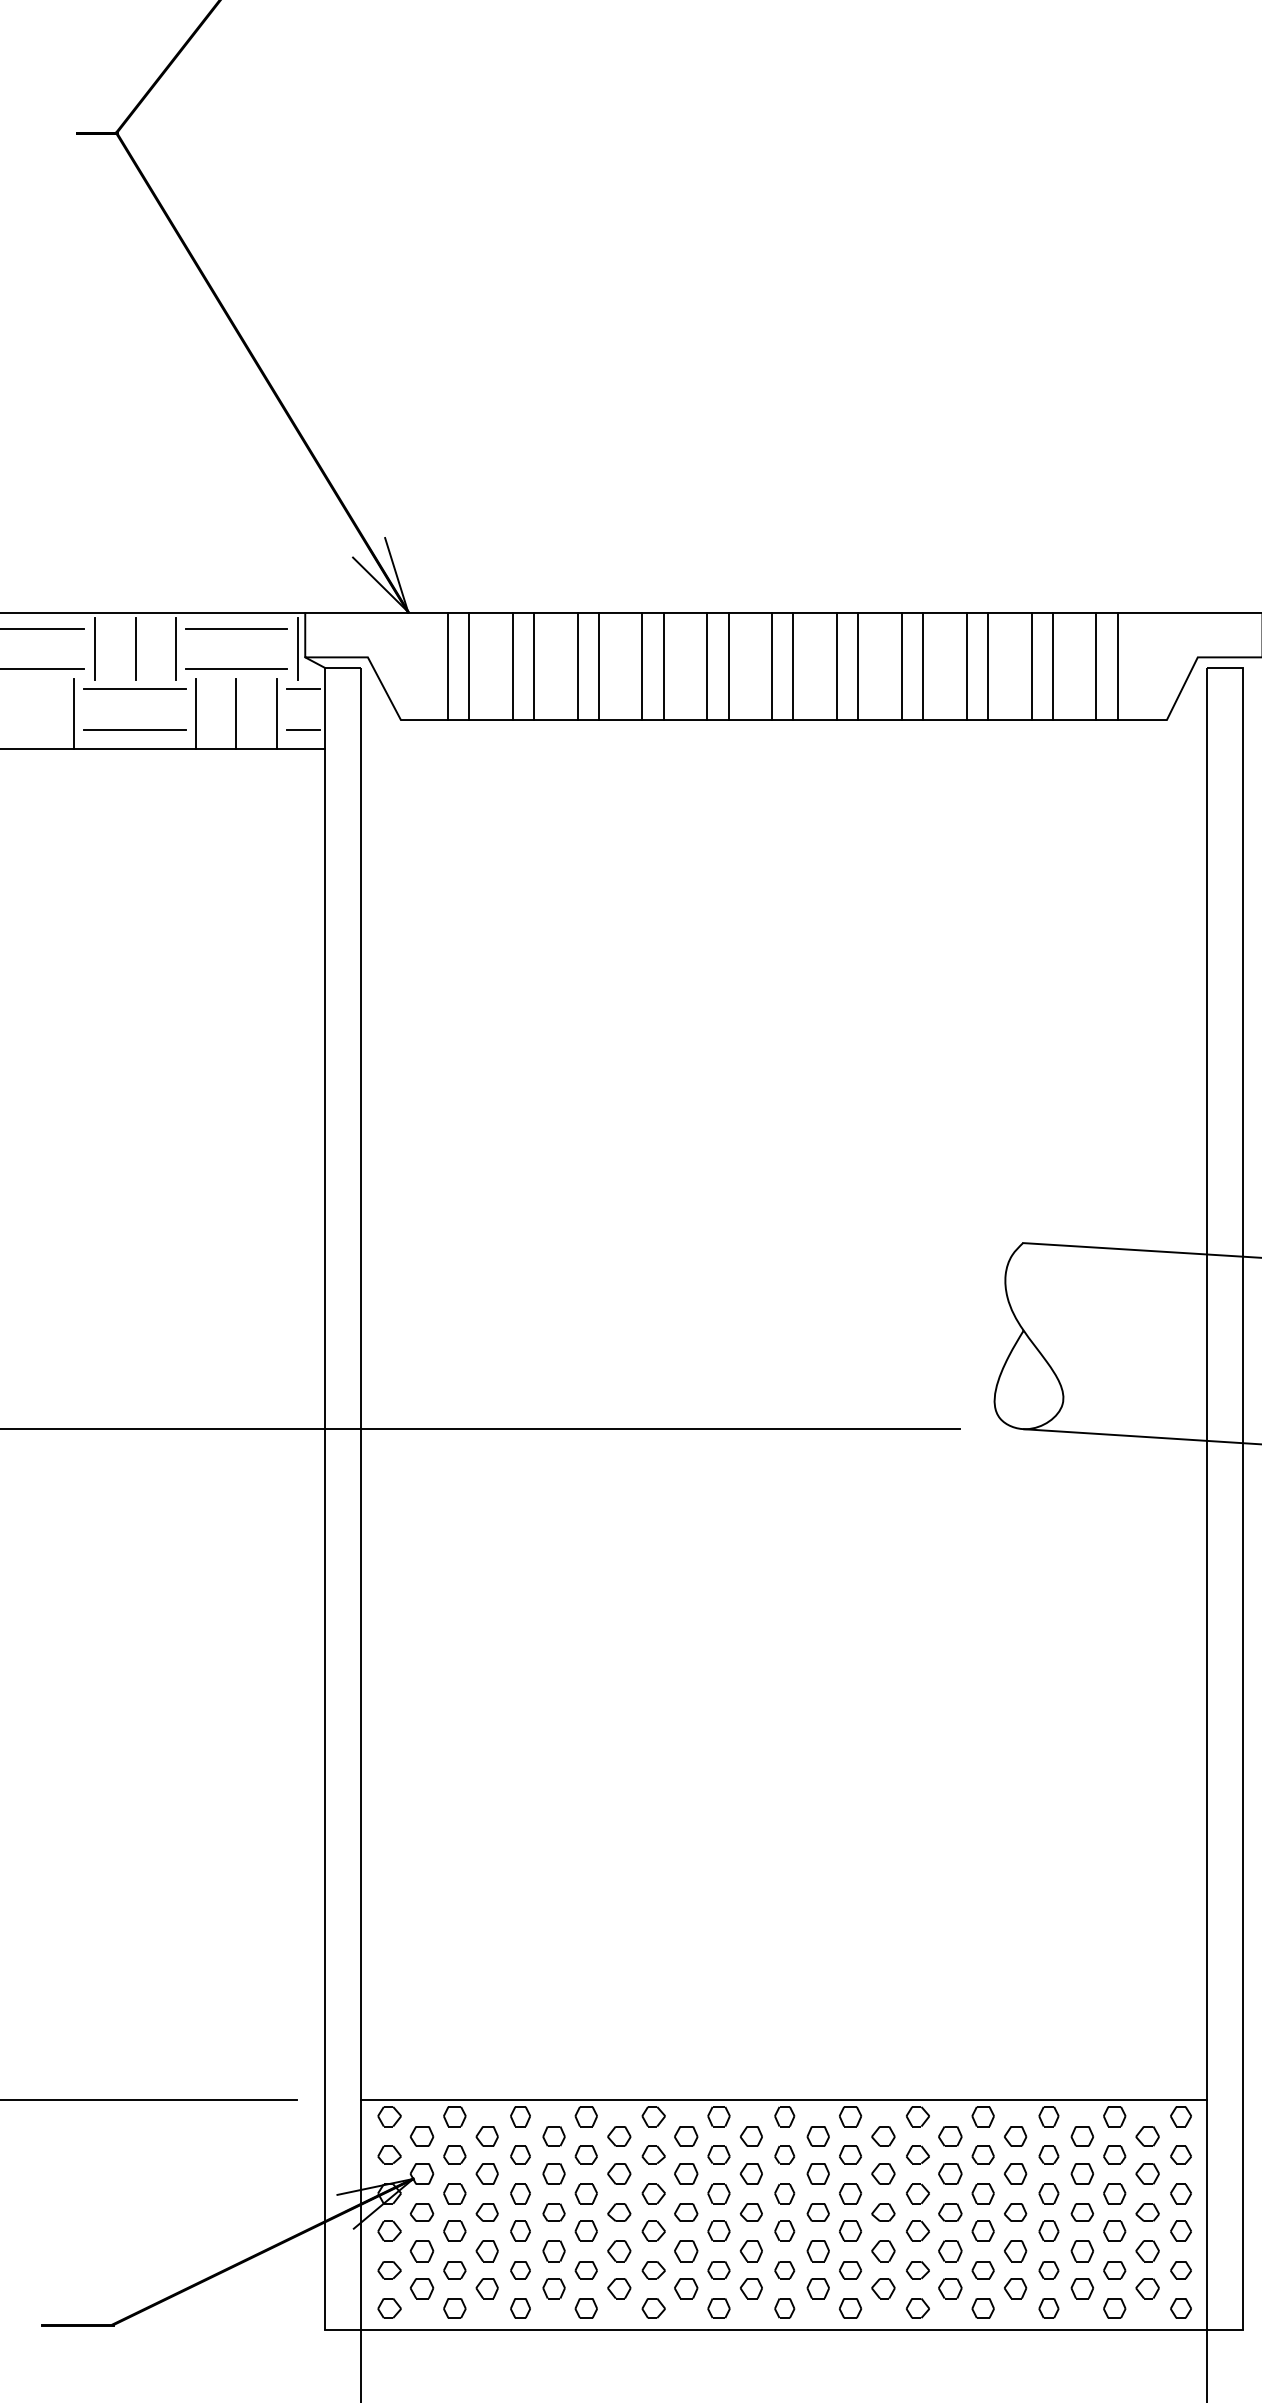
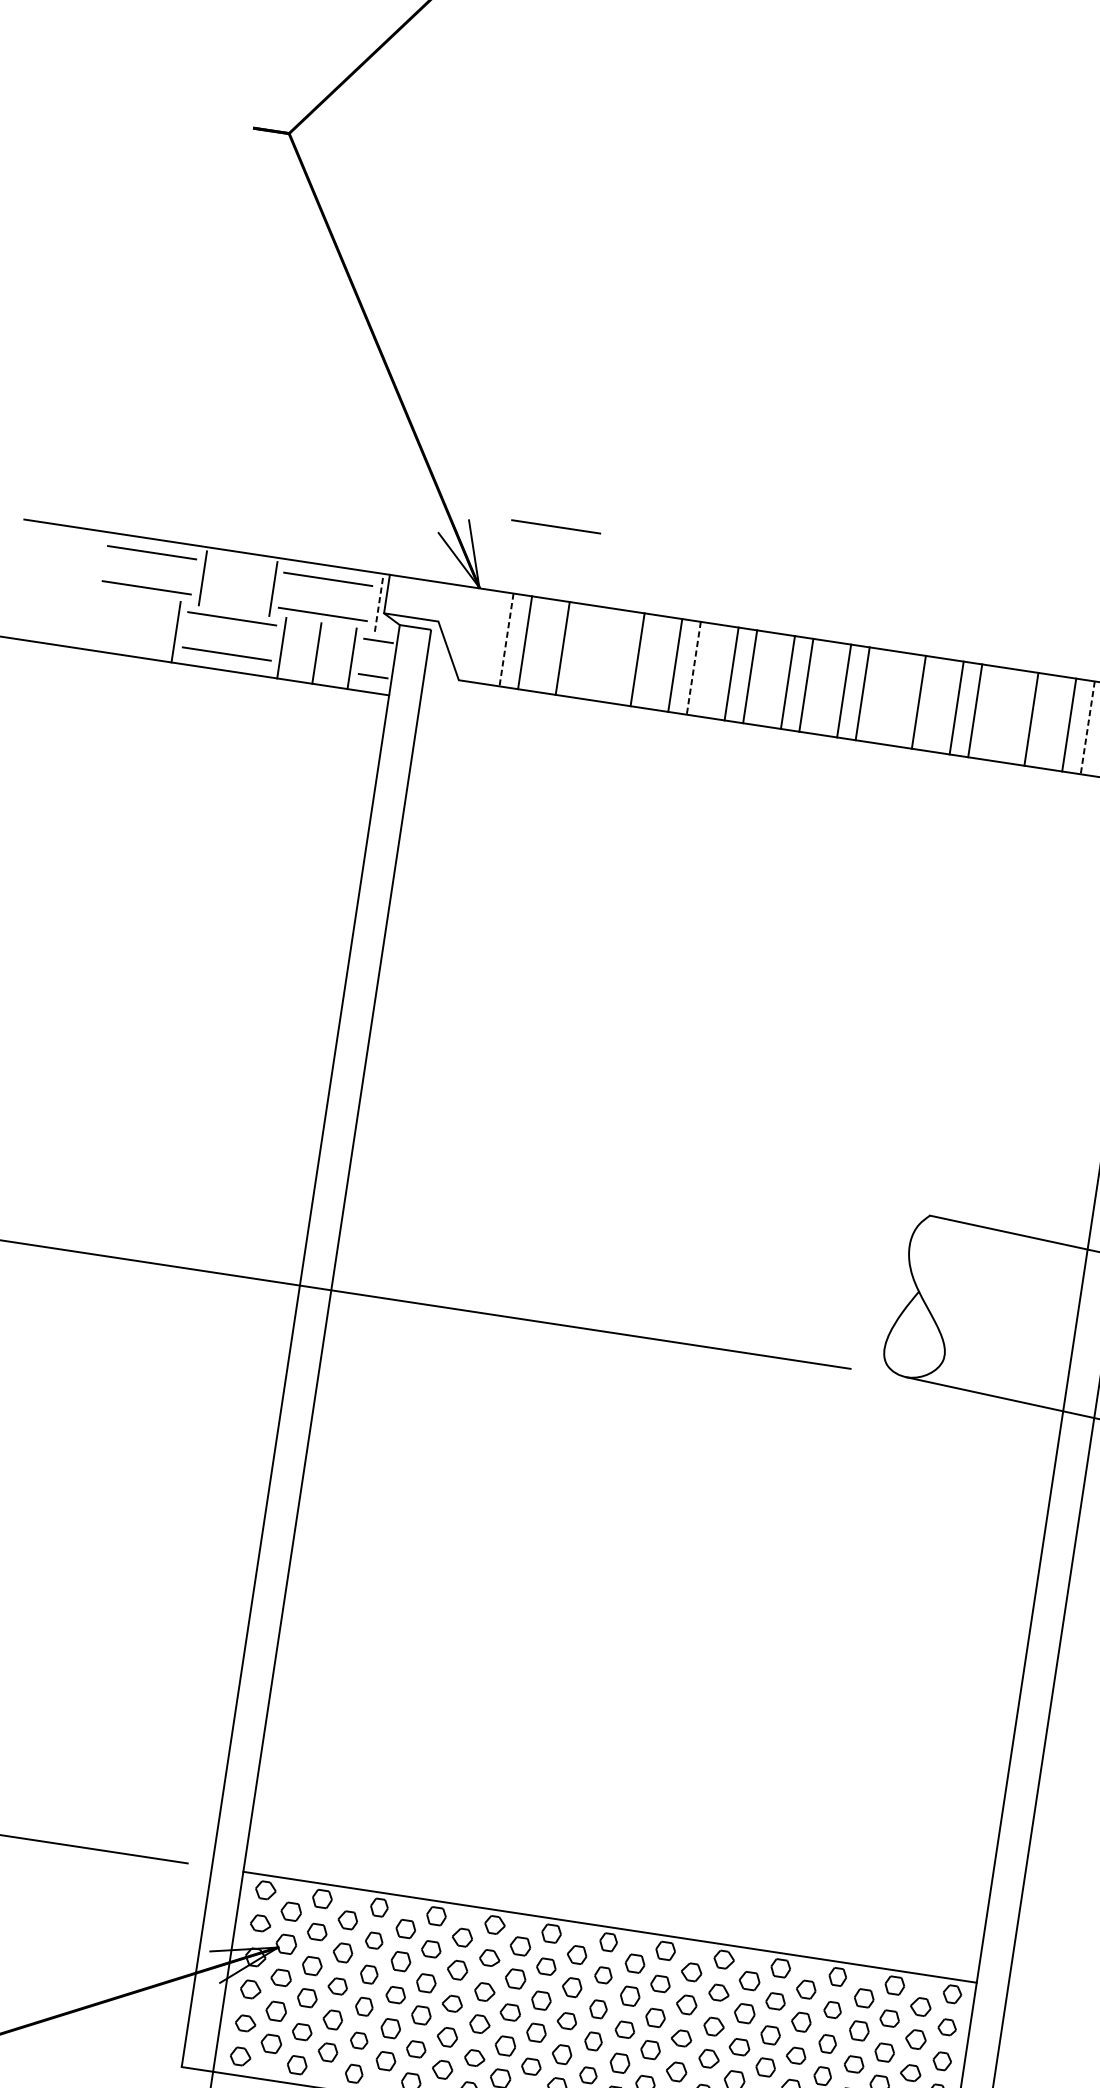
line: (484, 530) -> (556, 526), added
line: (135, 648) -> (237, 583), removed
line: (298, 649) -> (379, 605), solid -> dashed
line: (447, 666) -> (506, 639), solid -> dashed
line: (533, 666) -> (580, 651), removed
line: (577, 666) -> (619, 656), removed
line: (663, 666) -> (693, 668), solid -> dashed
line: (901, 666) -> (900, 699), removed
line: (1031, 666) -> (1012, 716), removed
line: (1117, 666) -> (1087, 727), solid -> dashed

